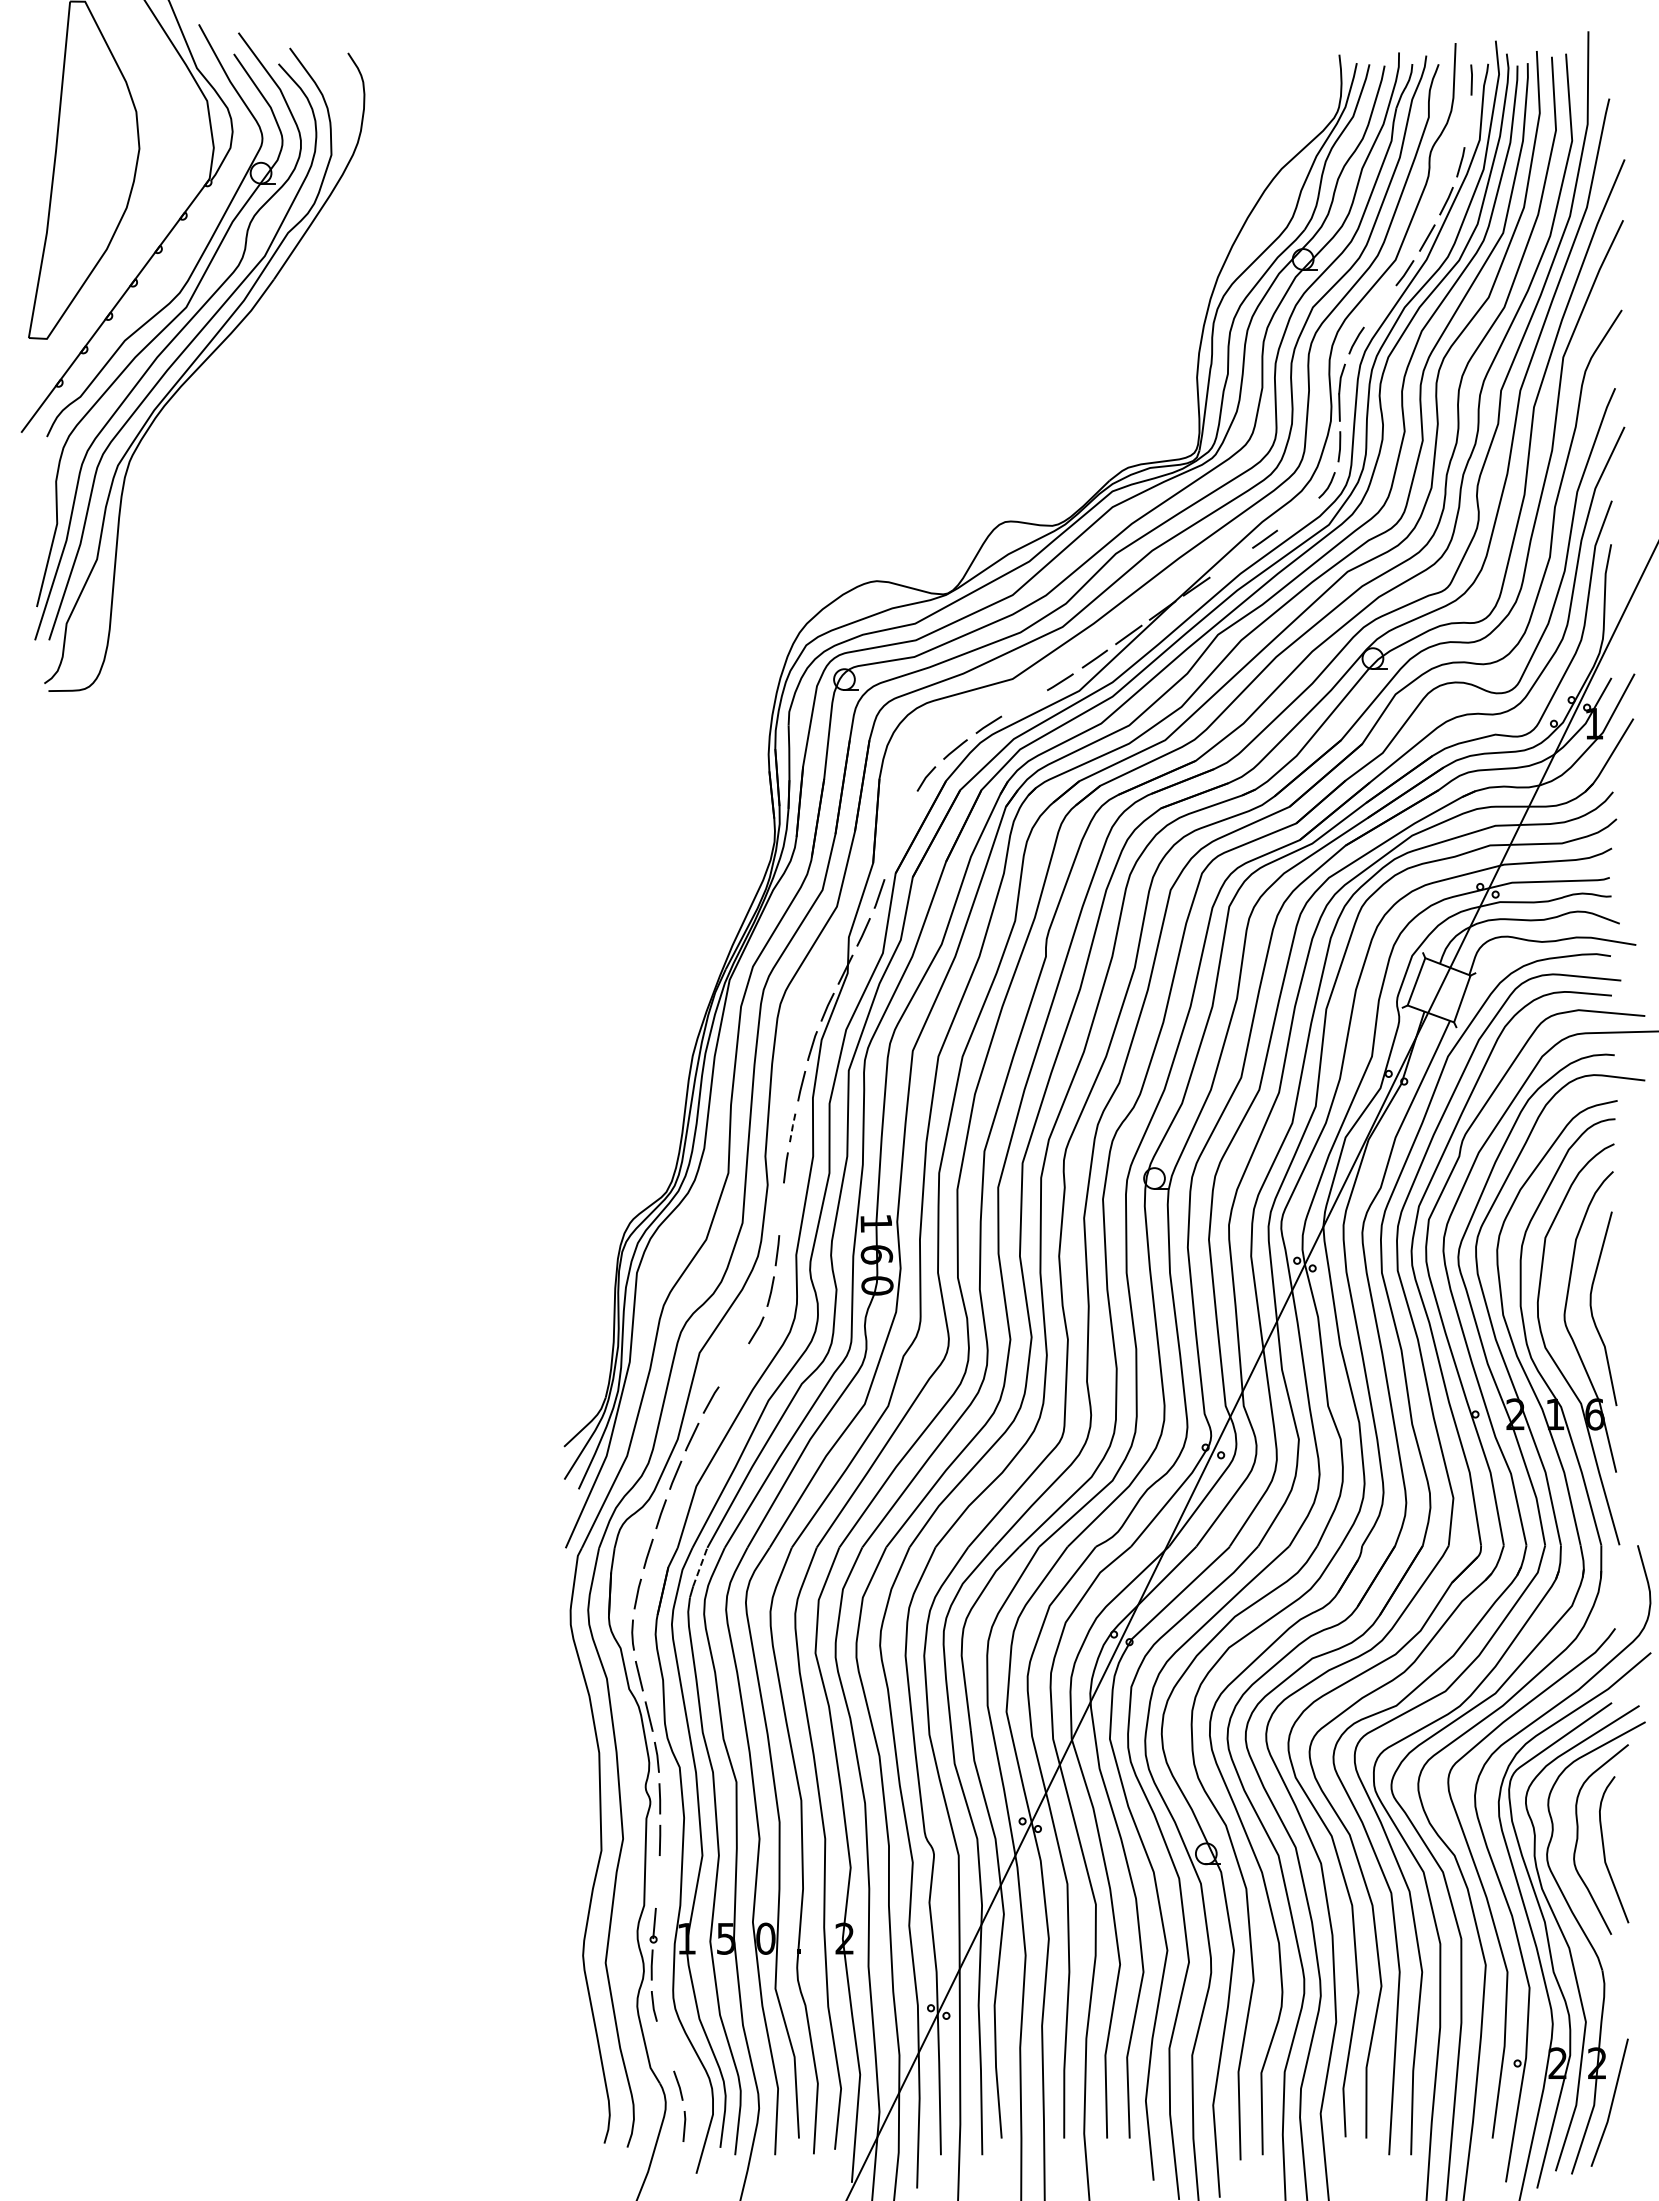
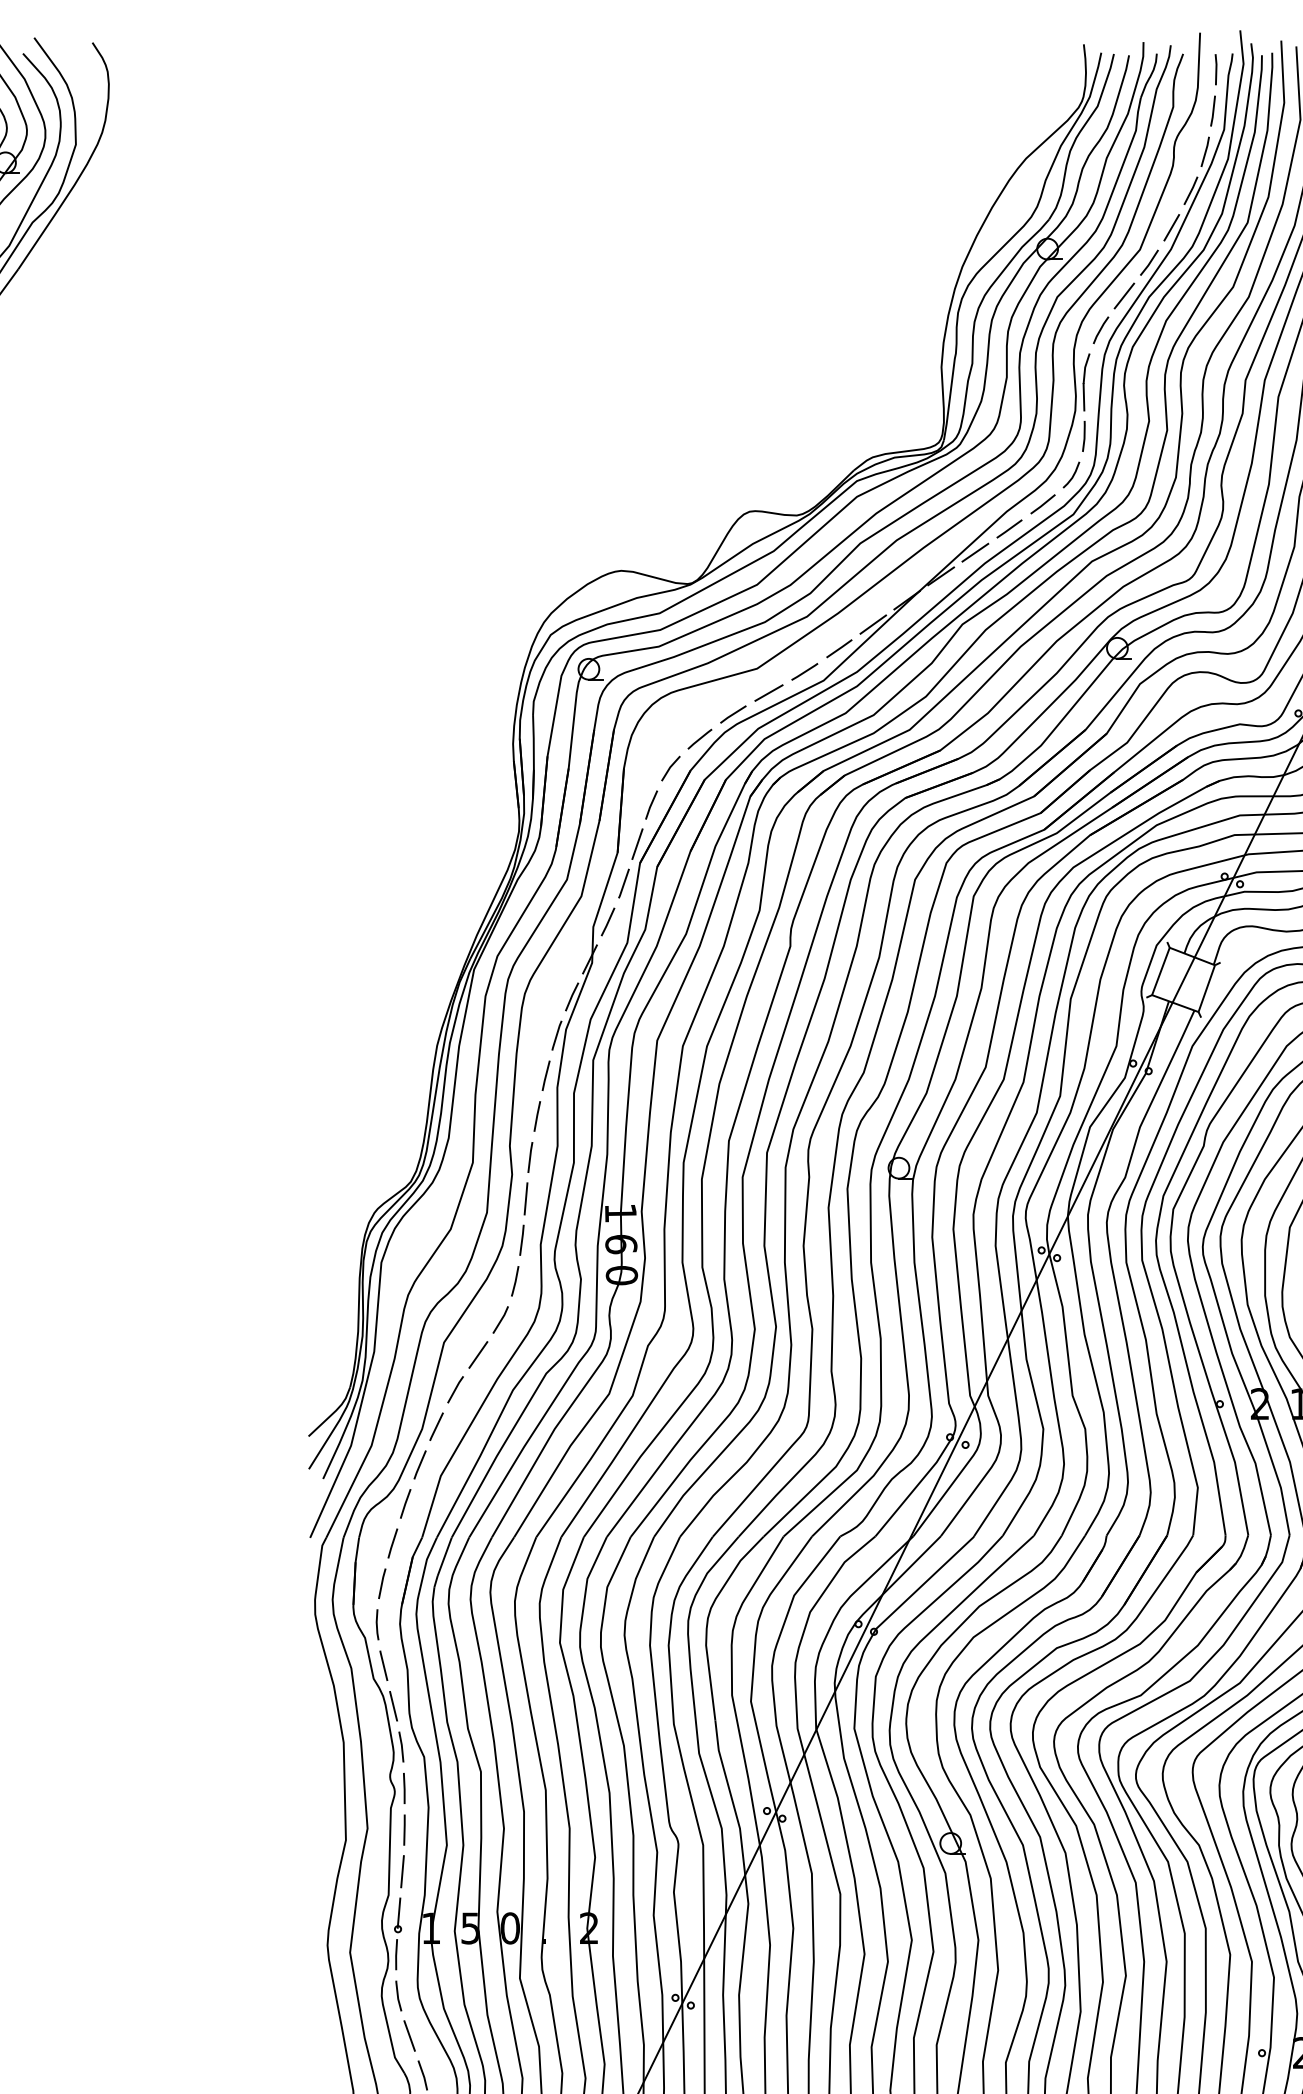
line: (1468, 121) -> (1212, 111), added
line: (1379, 306) -> (1123, 296), added
line: (1298, 514) -> (1042, 504), added
line: (1230, 562) -> (974, 552), added
line: (1024, 703) -> (768, 693), added
line: (906, 814) -> (650, 804), added
line: (893, 854) -> (637, 844), added
line: (792, 1126) -> (536, 1116), dashed -> solid
line: (781, 1208) -> (525, 1198), added
line: (733, 1365) -> (477, 1355), added
line: (700, 1566) -> (444, 1556), dashed -> solid
line: (657, 1881) -> (401, 1871), added
line: (665, 2046) -> (409, 2036), added

